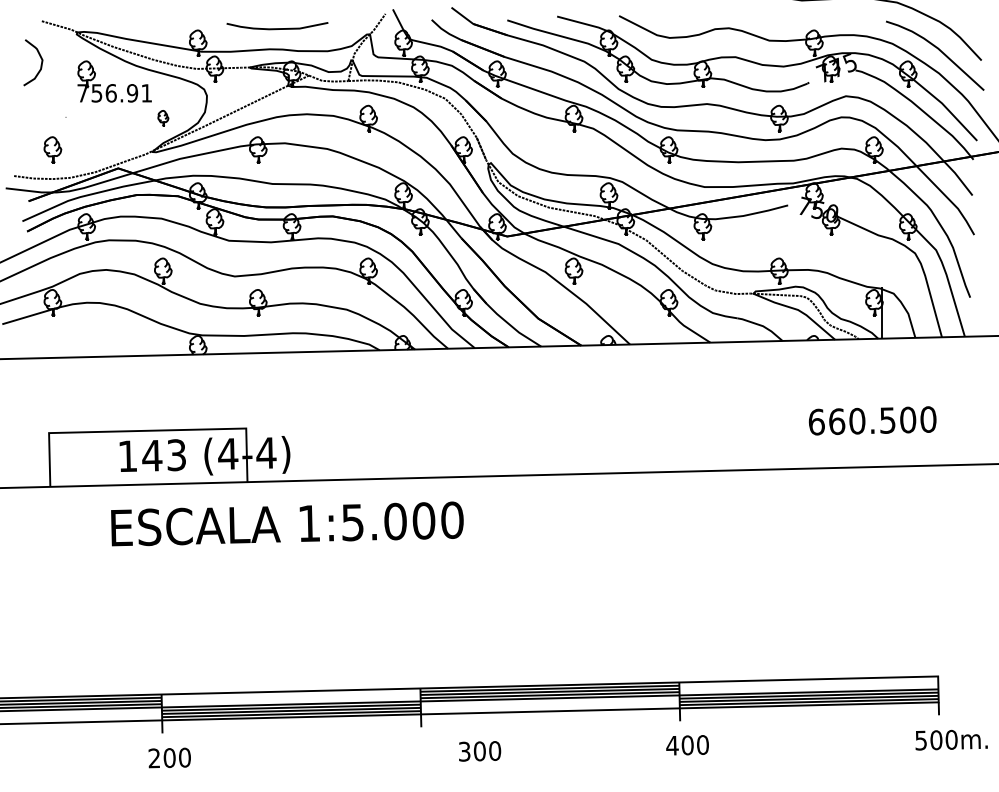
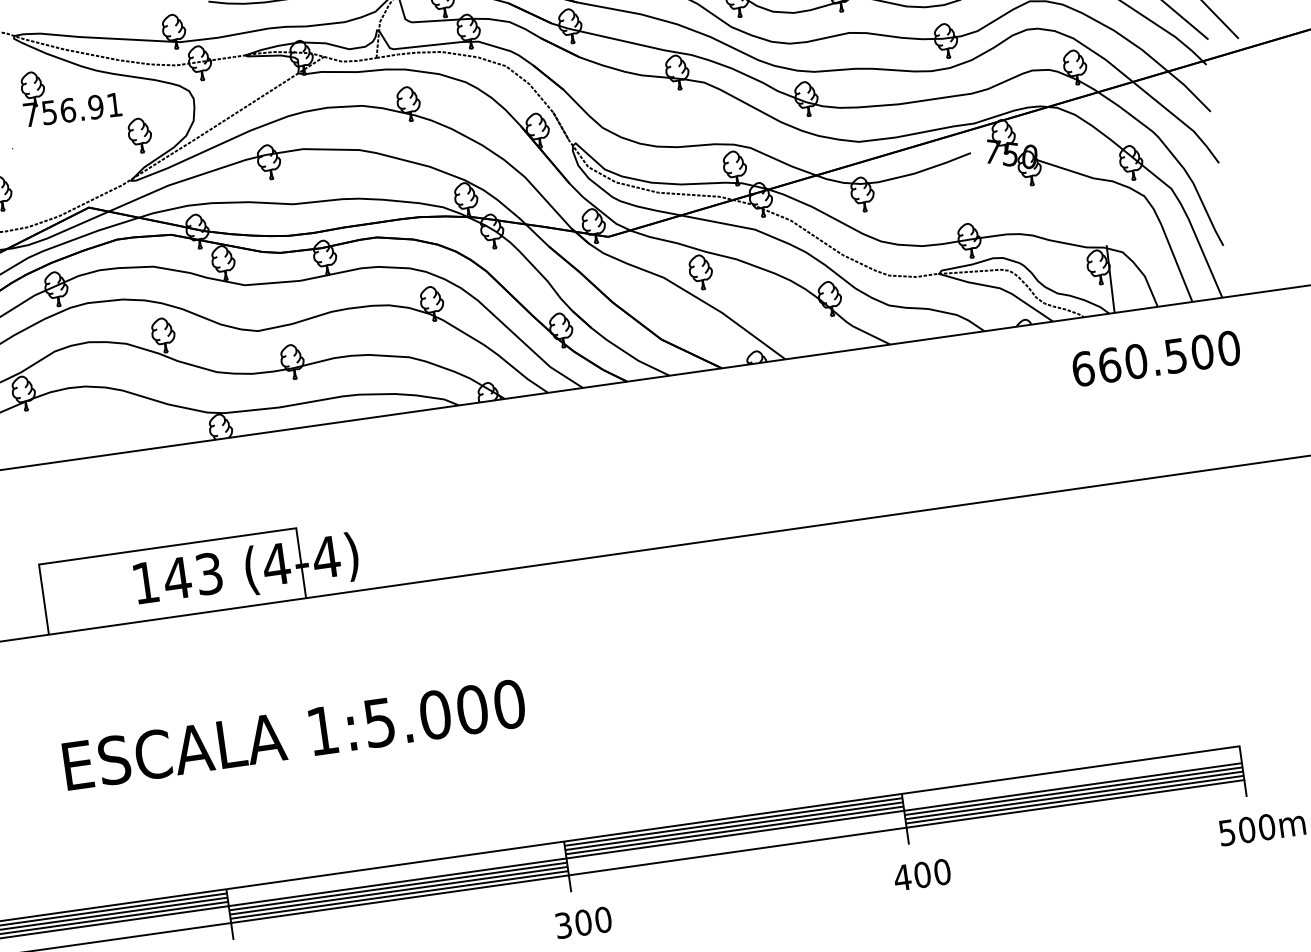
part: (163, 118) -> (140, 135), size x1.67
text: (872, 420) -> (1156, 358), moved
text: (287, 523) -> (294, 734), moved
text: (480, 751) -> (584, 922), moved

